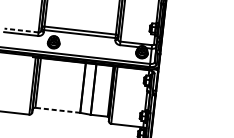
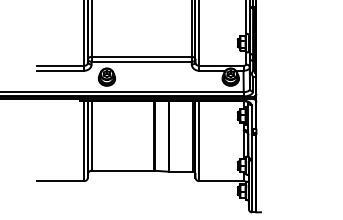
line: (21, 30) -> (60, 65), dashed -> solid
line: (57, 110) -> (122, 170), dashed -> solid

